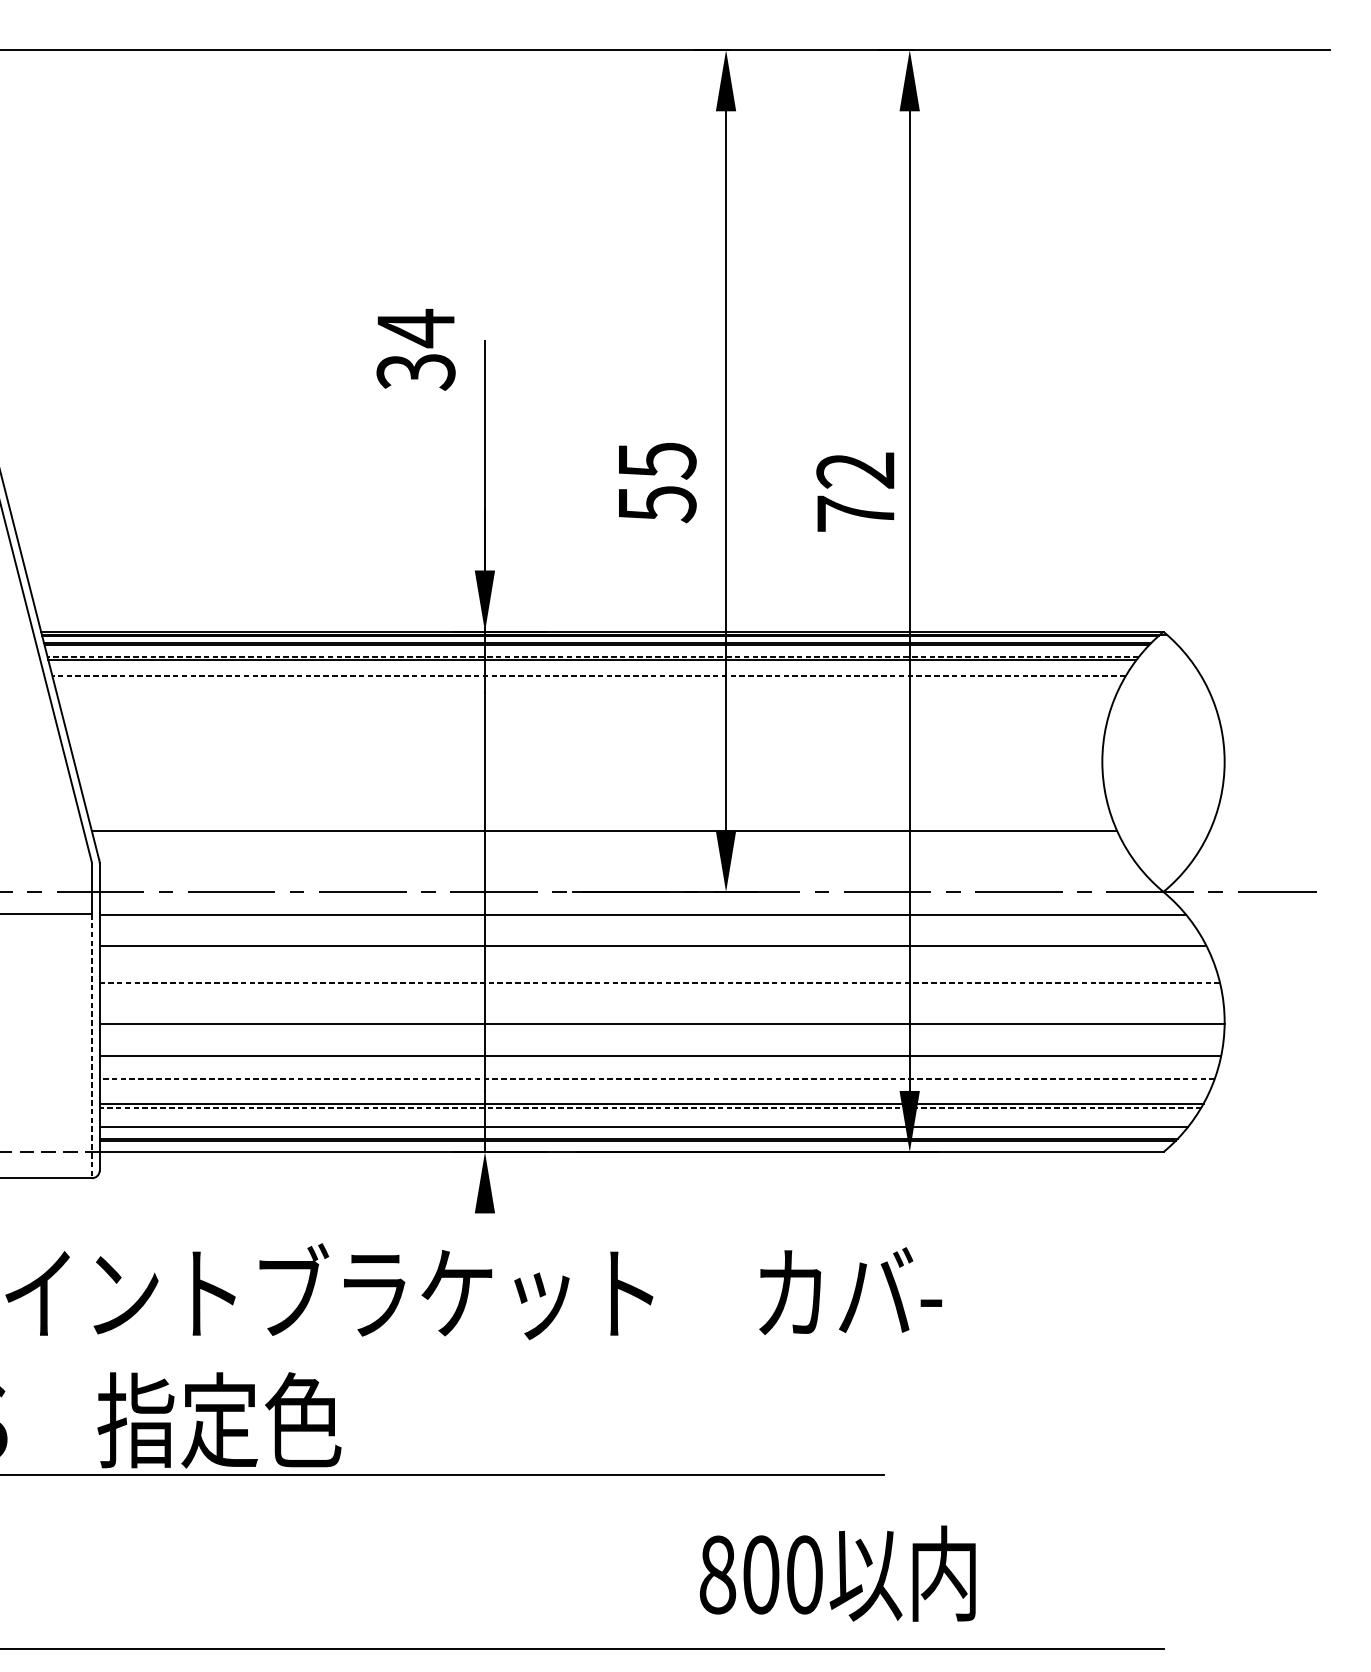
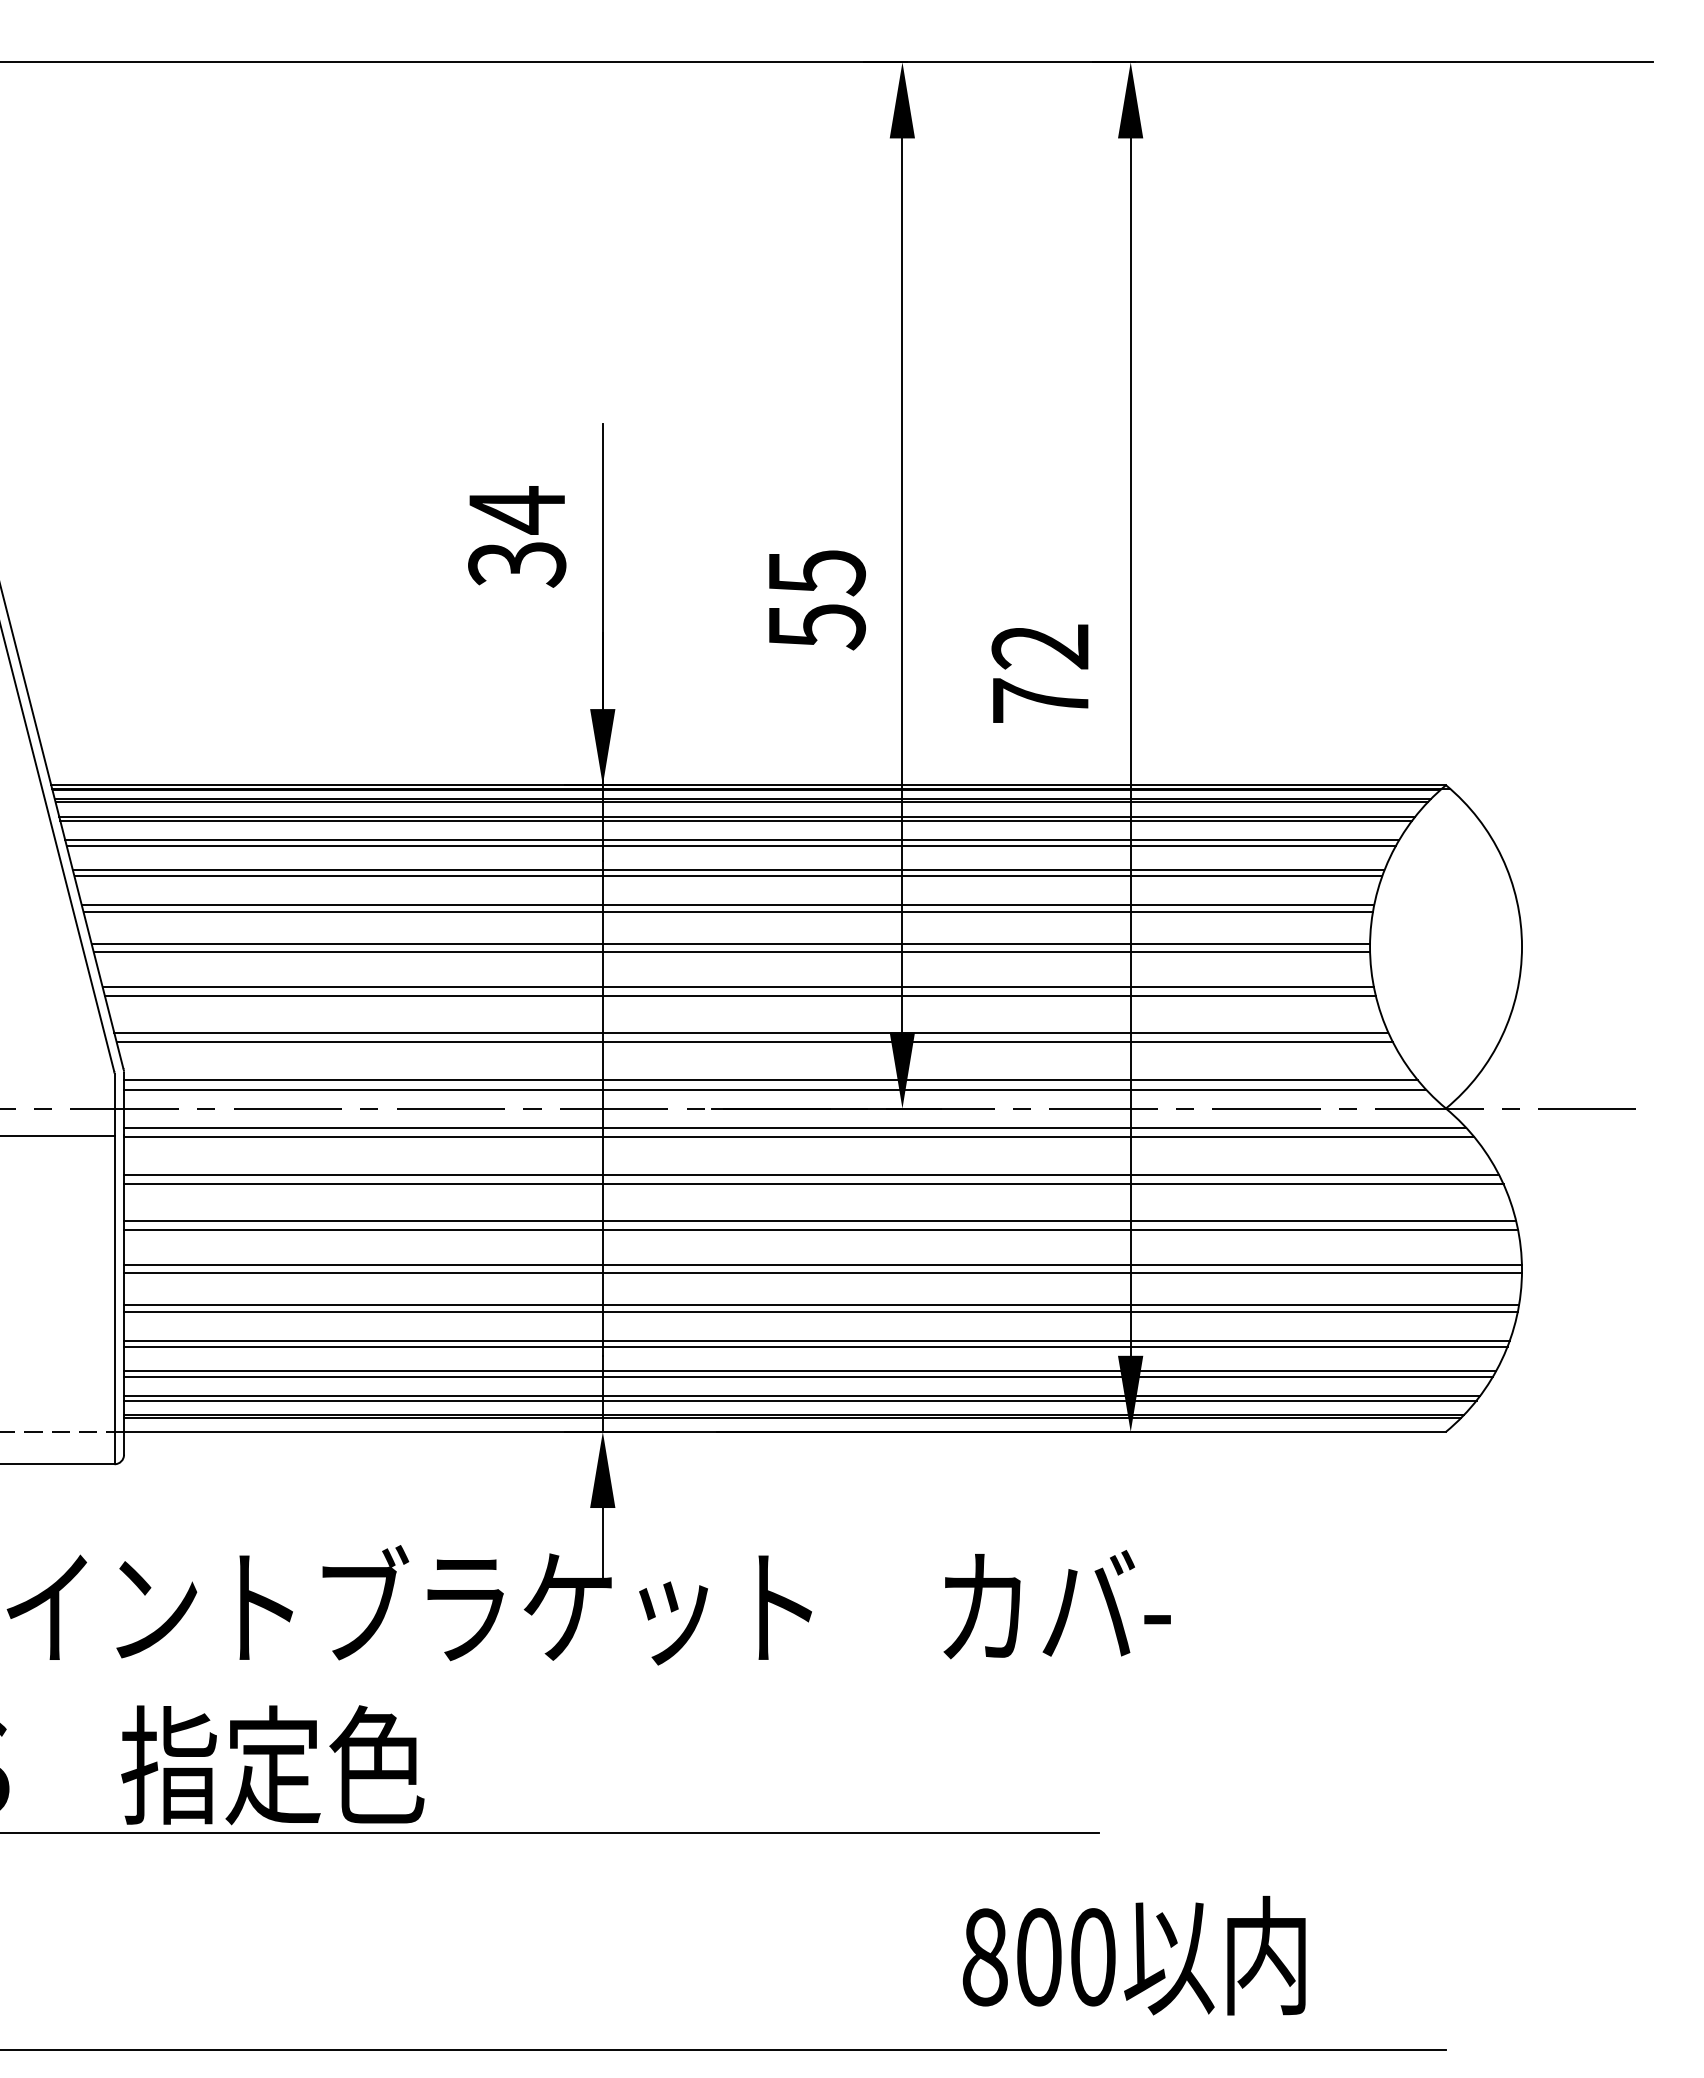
text: (416, 349) -> (517, 536), moved
text: (854, 491) -> (1039, 673), moved
line: (592, 656) -> (736, 816), dashed -> solid
line: (589, 676) -> (732, 840), dashed -> solid
line: (587, 680) -> (730, 845), added
line: (586, 699) -> (728, 869), added
line: (586, 705) -> (728, 876), added
line: (585, 727) -> (727, 904), added
line: (585, 734) -> (727, 912), added
line: (587, 759) -> (730, 944), added
line: (588, 766) -> (731, 952), added
line: (593, 794) -> (737, 987), added
line: (595, 800) -> (740, 995), added
line: (607, 838) -> (754, 1041), added
line: (619, 869) -> (770, 1080), added
line: (623, 876) -> (774, 1089), added
line: (640, 907) -> (795, 1127), added
line: (654, 953) -> (813, 1184), added
line: (659, 982) -> (819, 1221), dashed -> solid
line: (660, 990) -> (821, 1230), added
line: (662, 1017) -> (823, 1264), added
line: (92, 1046) -> (114, 1300), dashed -> solid
line: (660, 1049) -> (821, 1304), added
line: (657, 1078) -> (817, 1340), dashed -> solid
line: (656, 1084) -> (815, 1347), added
line: (650, 1107) -> (808, 1376), dashed -> solid
line: (644, 1123) -> (801, 1396), added
line: (484, 1244) -> (602, 1546), added
text: (837, 1573) -> (1133, 1955), moved

